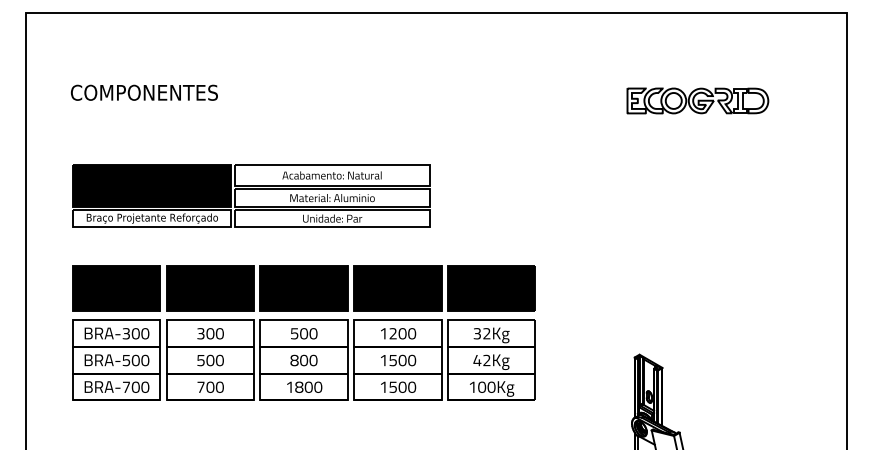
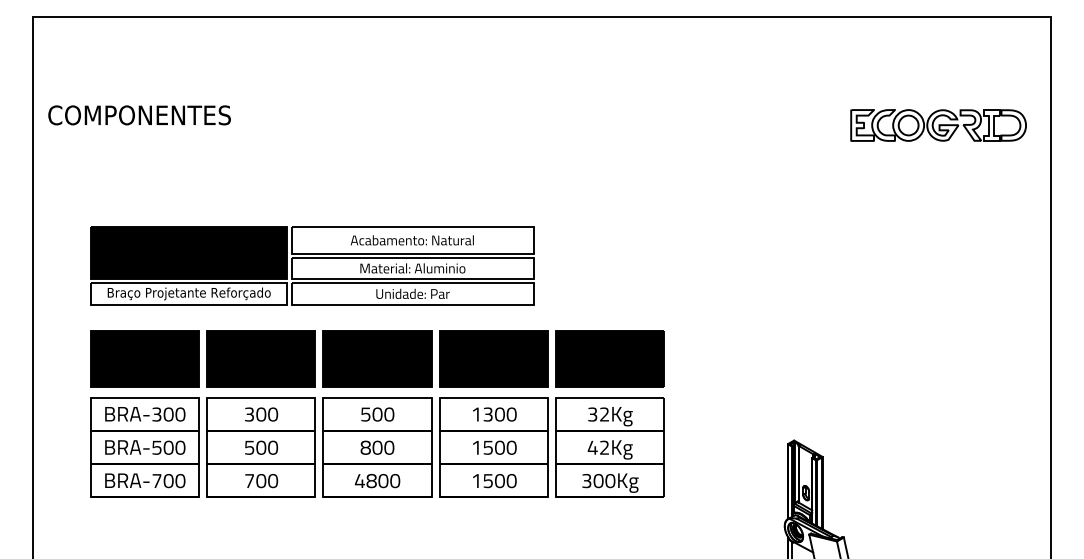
text: (144, 92) -> (139, 114), moved
part: (697, 100) -> (938, 124), moved
part: (251, 195) -> (312, 265), moved
text: (393, 333) -> (488, 414), 1200 -> 1300
text: (289, 386) -> (359, 480), 1800 -> 4800
text: (472, 386) -> (586, 480), 100Kg -> 300Kg

